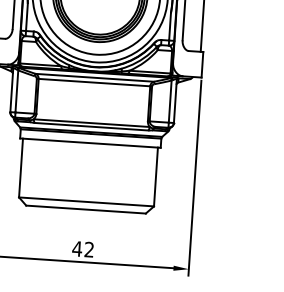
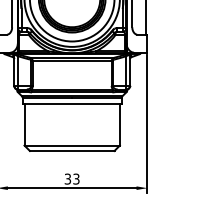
text: (82, 248) -> (71, 178), 42 -> 33

